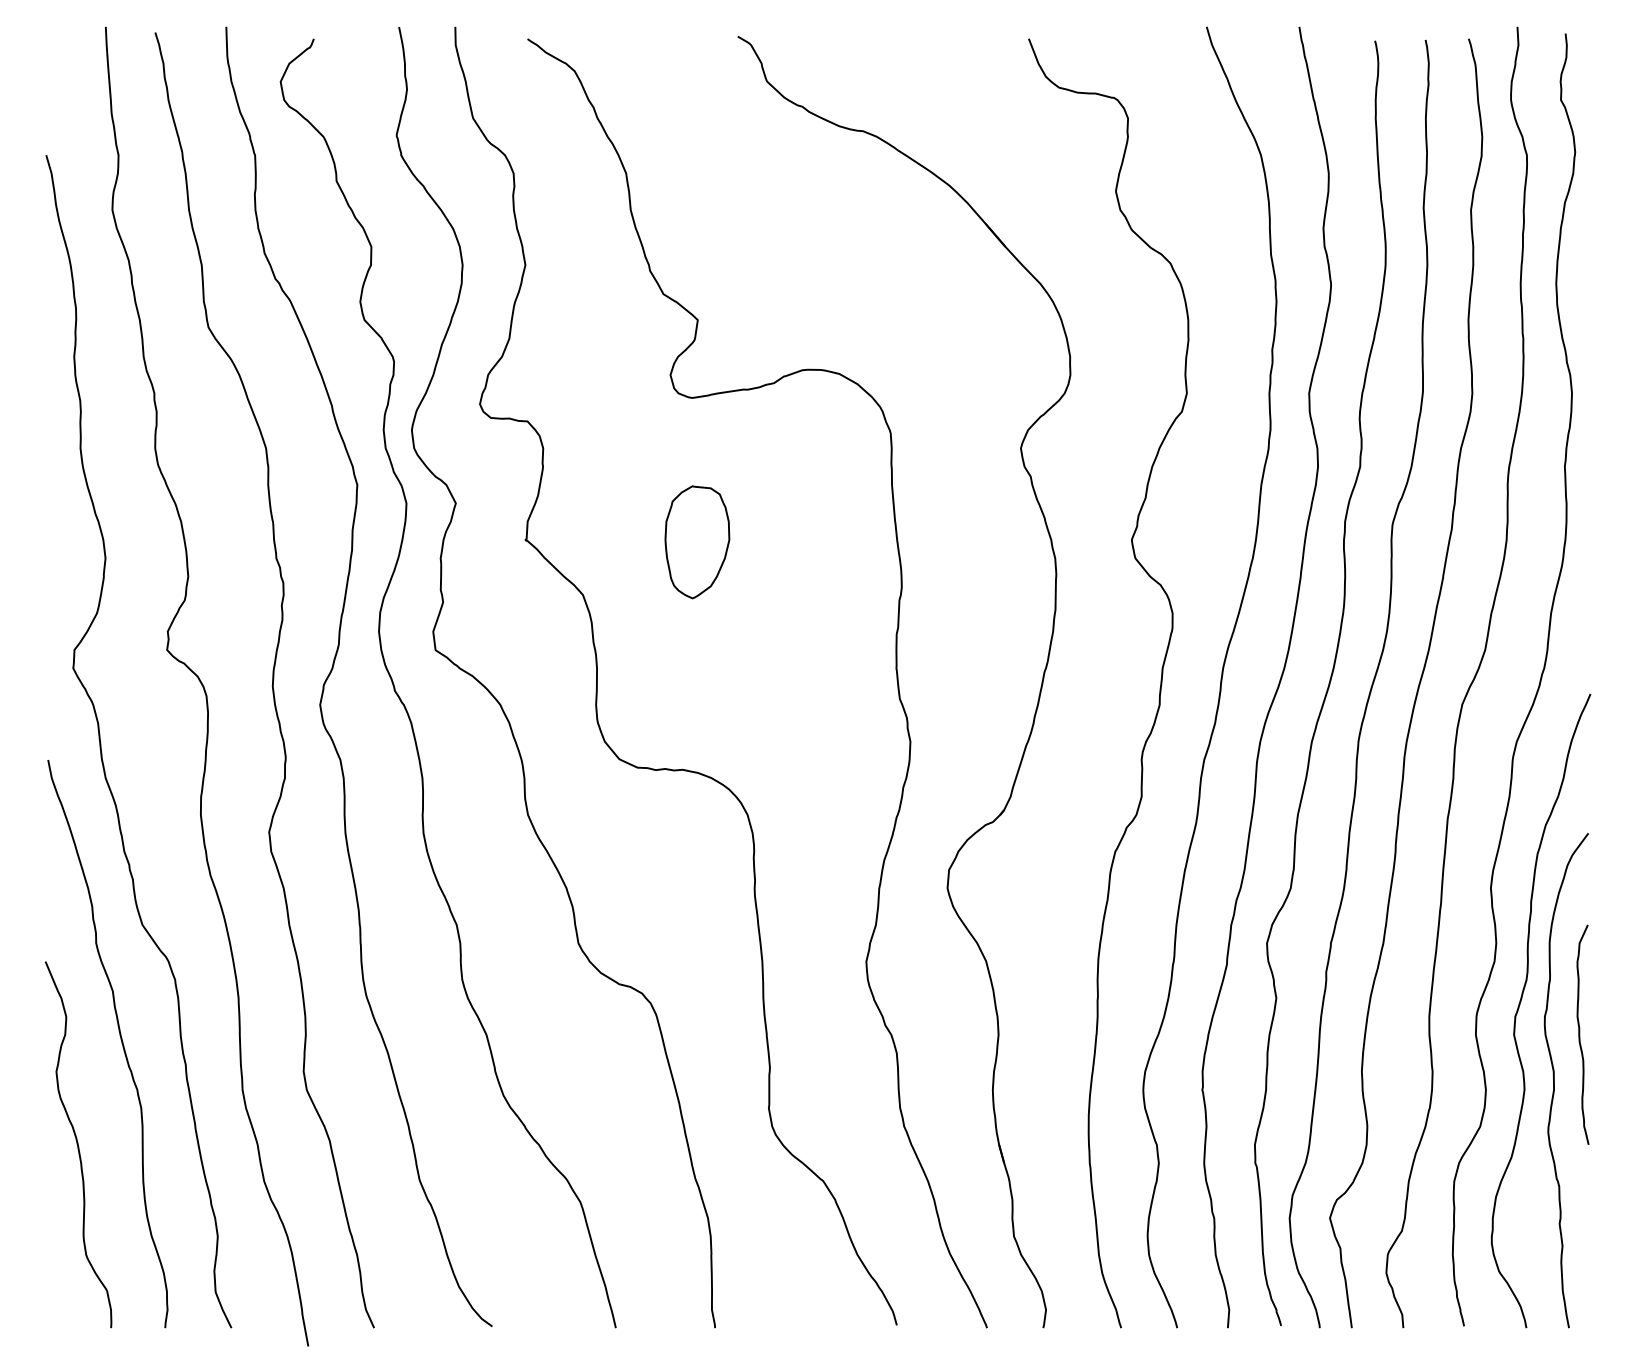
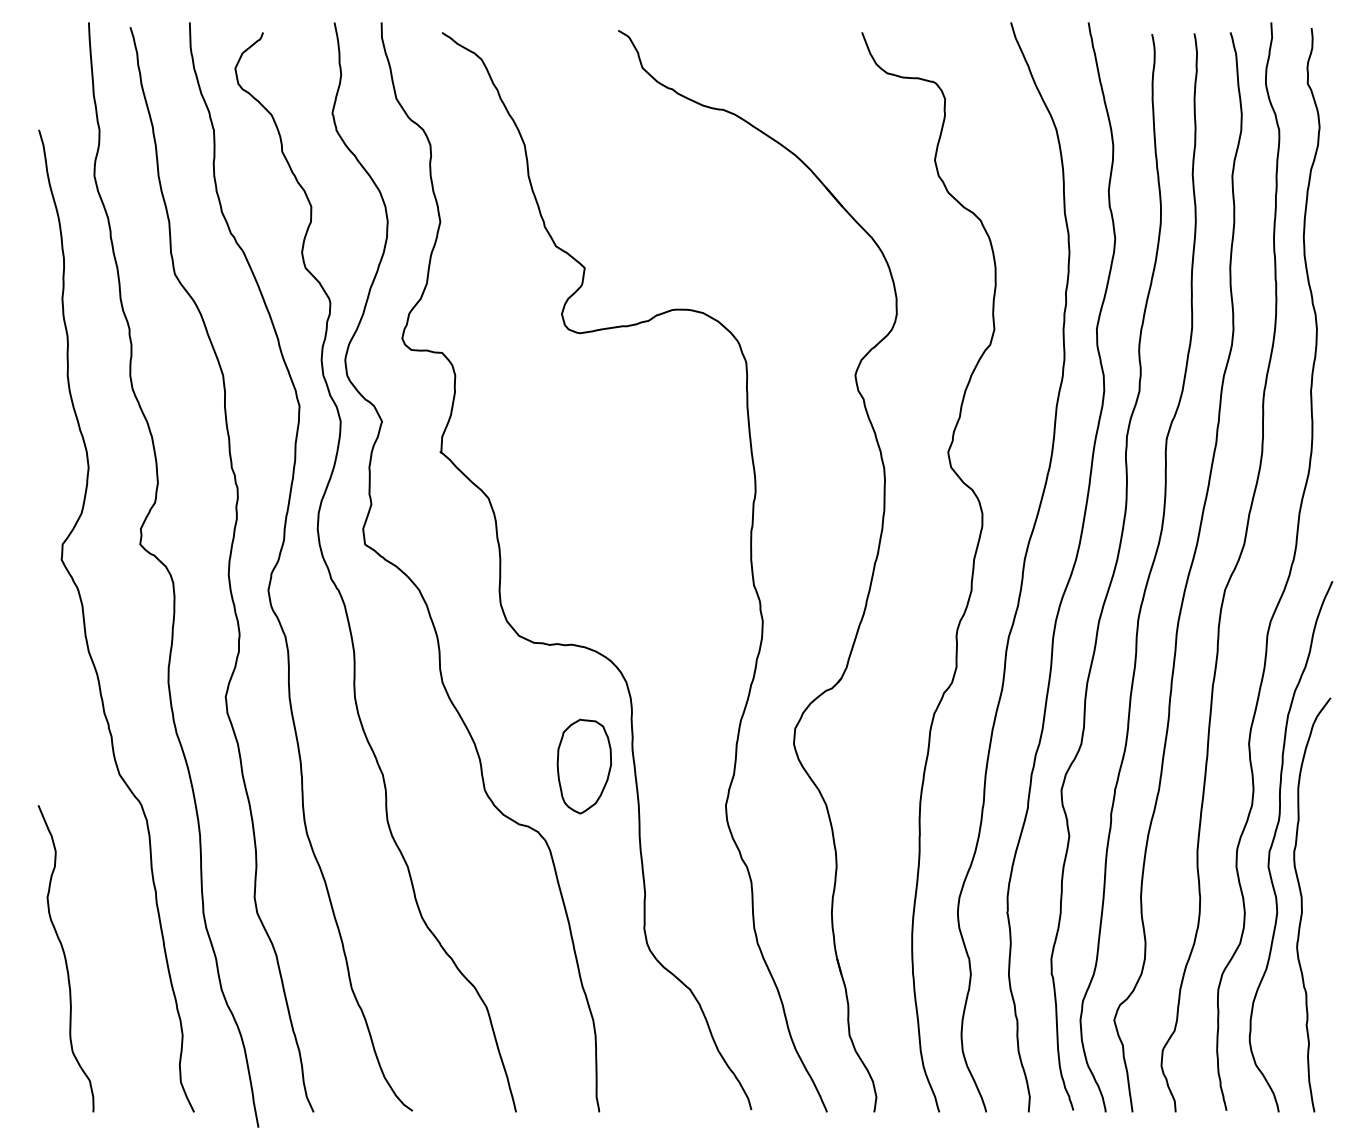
part: (697, 542) -> (584, 766), moved
curve: (1580, 1034) -> (1324, 866), removed
curve: (120, 1039) -> (101, 870), removed

